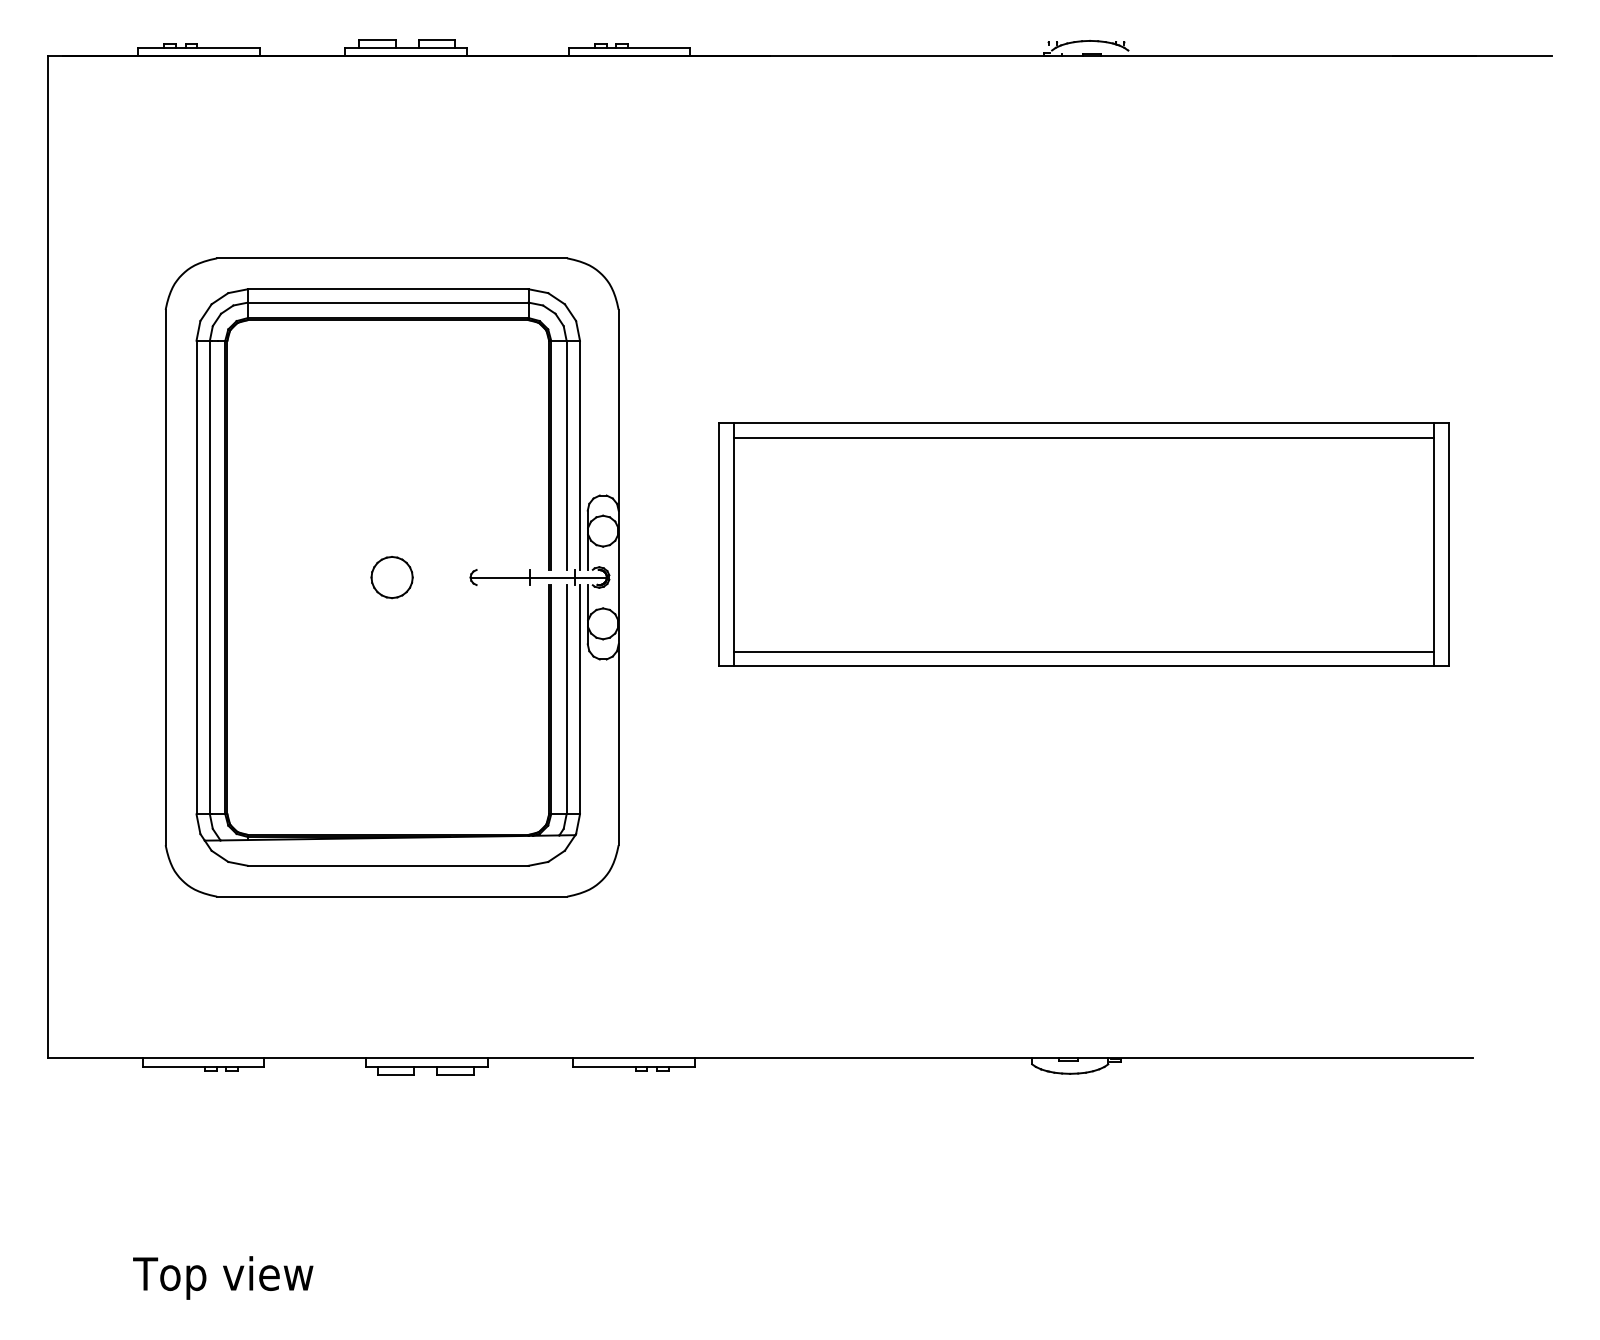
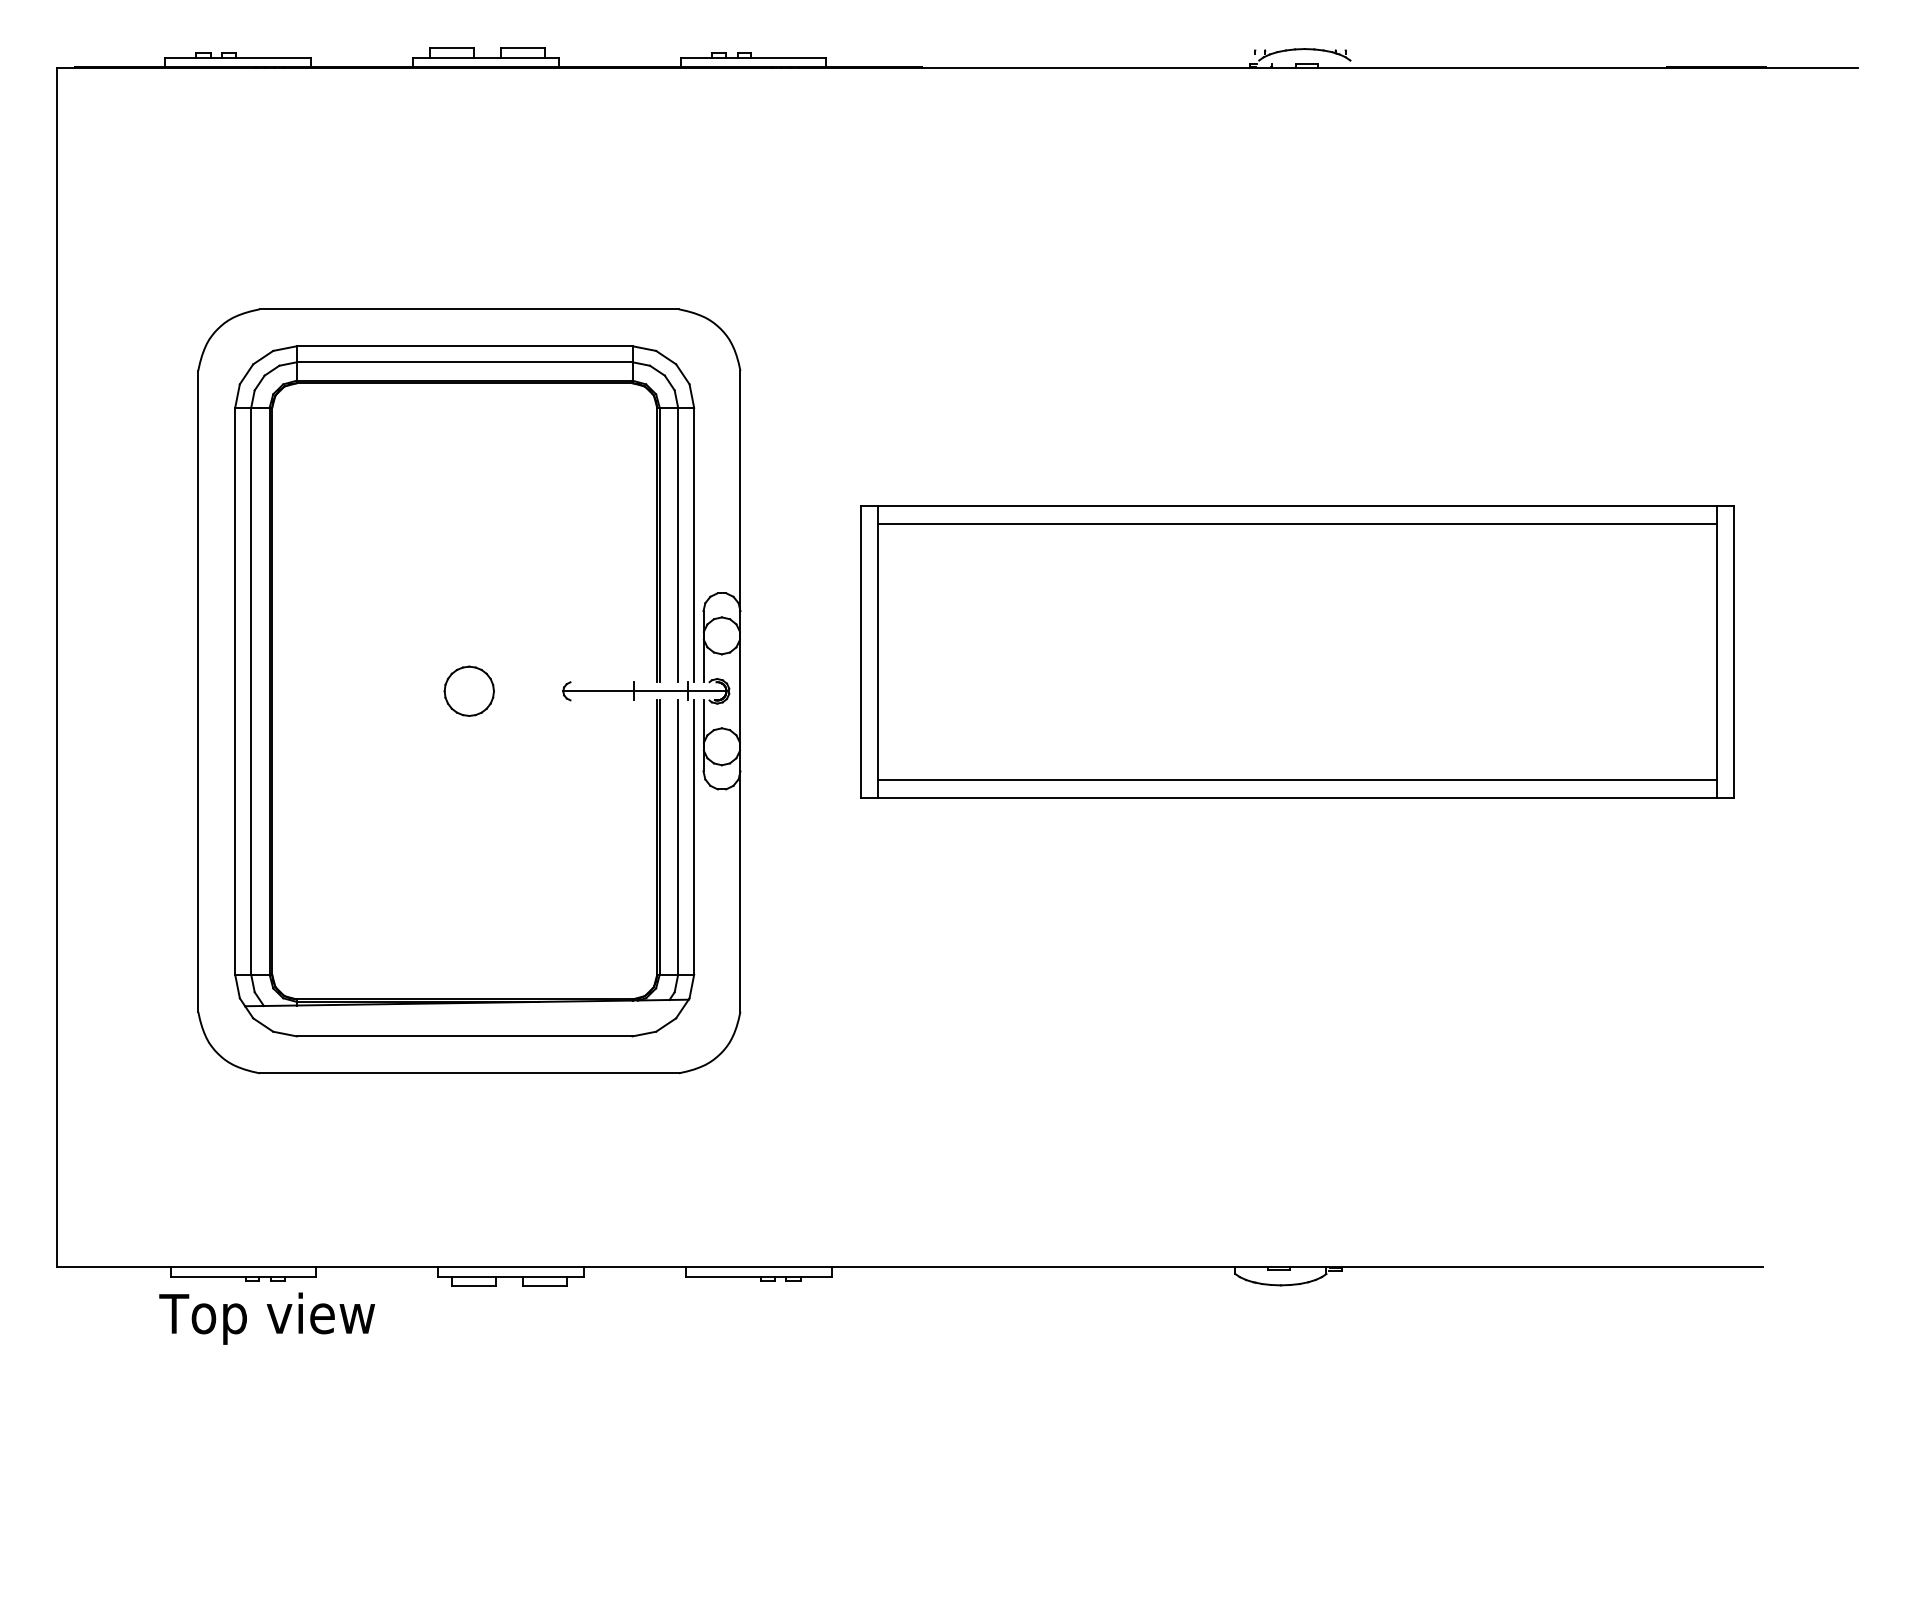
text: (223, 1277) -> (267, 1318), moved

